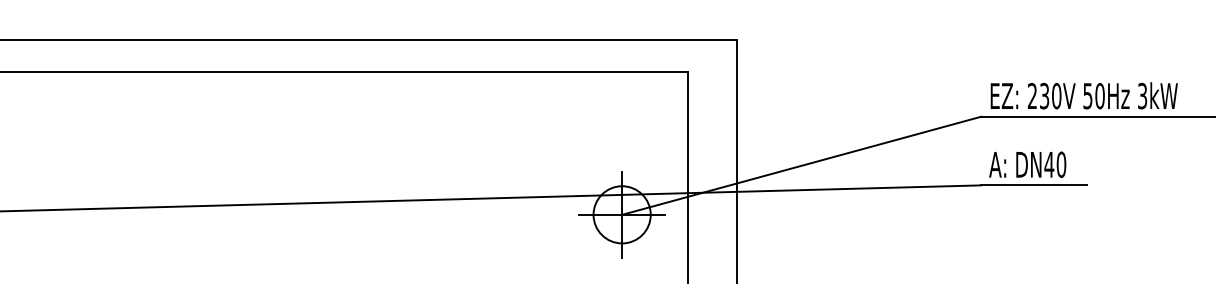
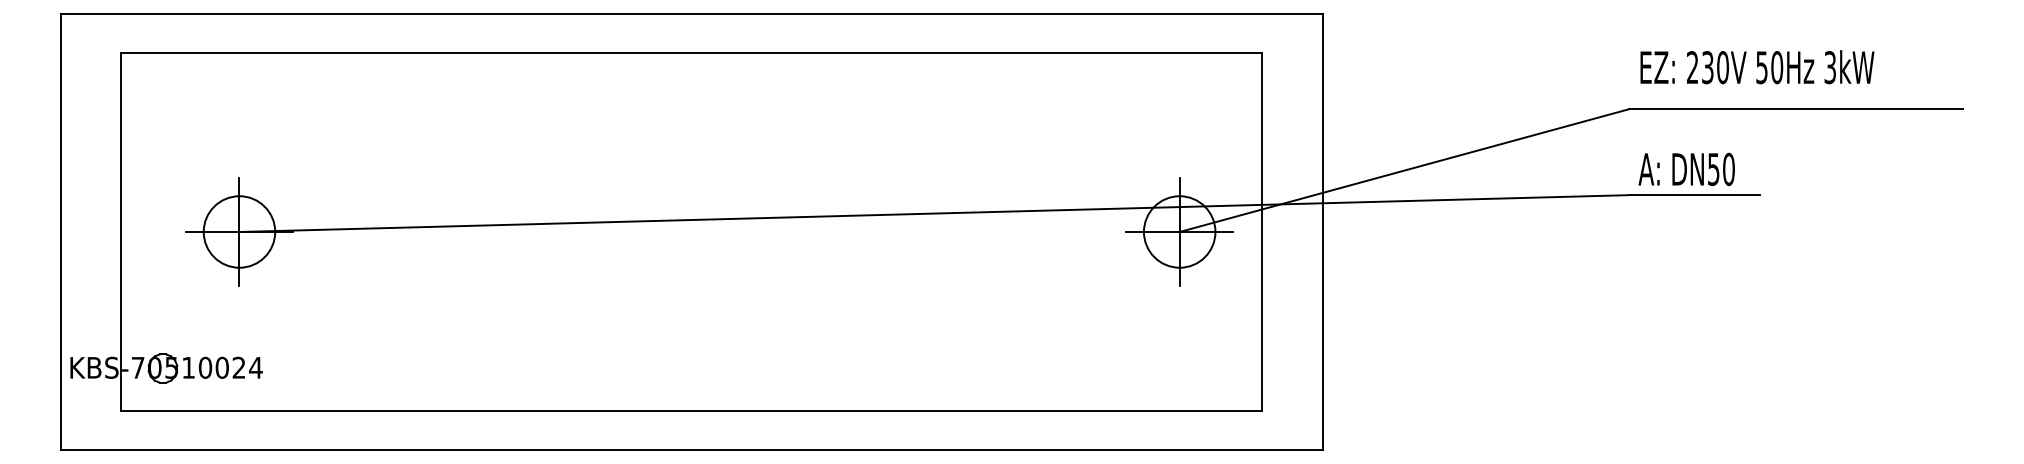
text: (1084, 96) -> (1757, 67), moved
text: (1049, 164) -> (1713, 169), DN40 -> DN50

